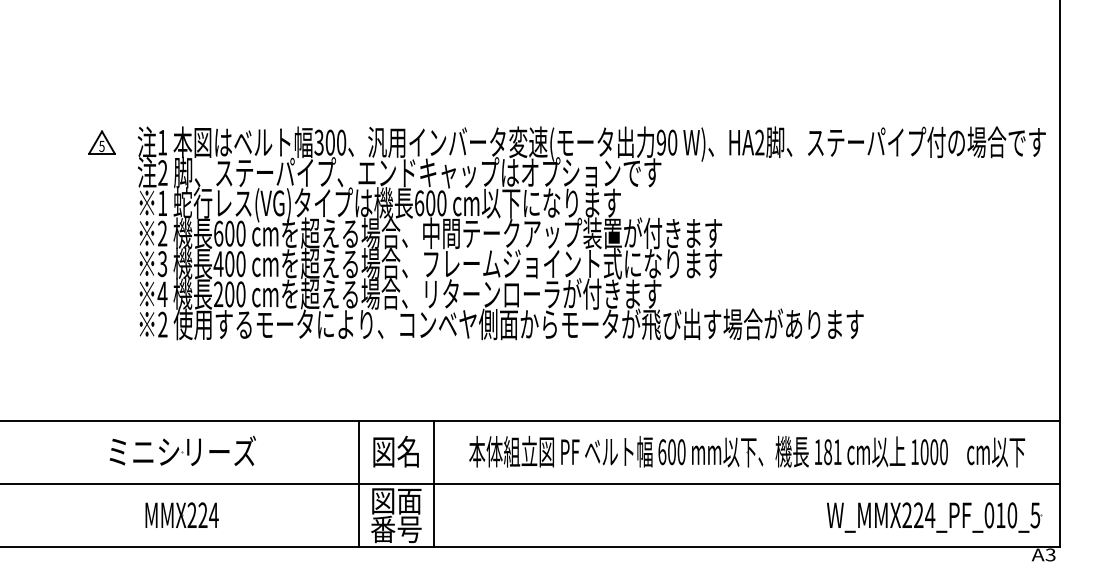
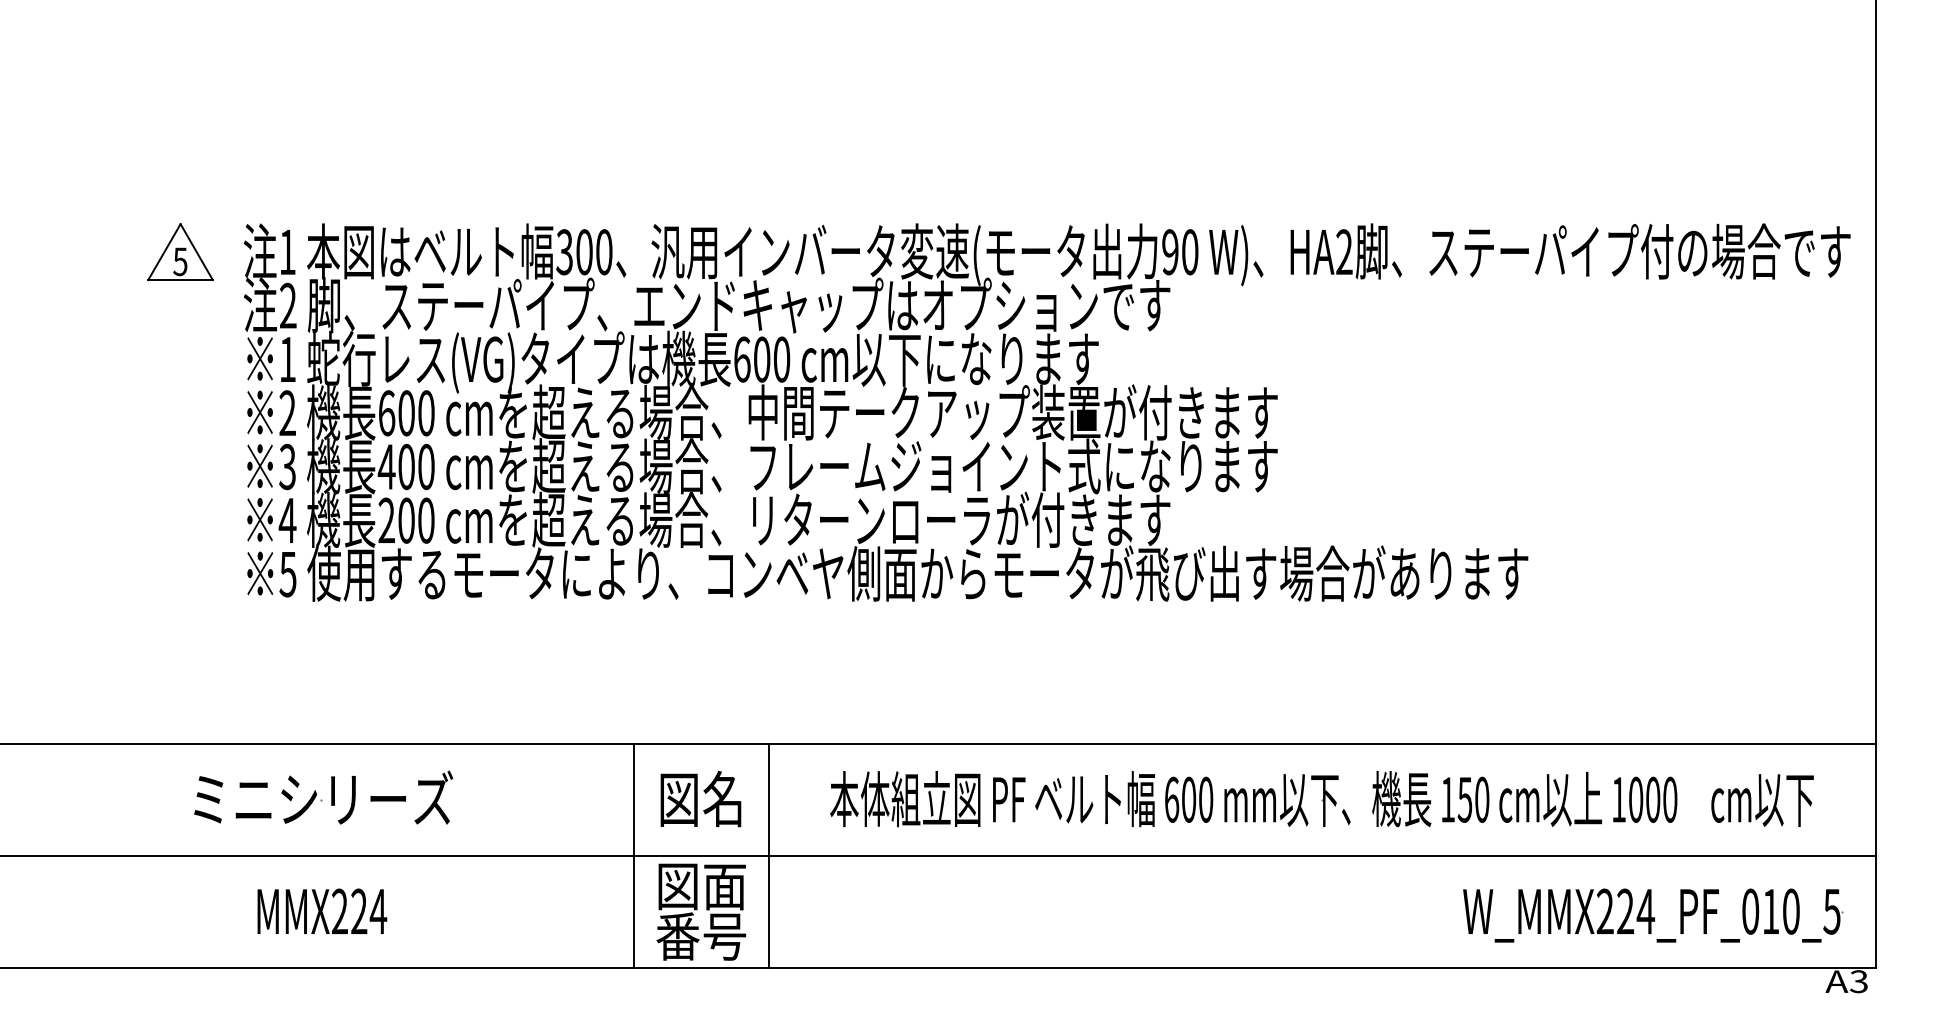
part: (101, 142) -> (179, 251), size x1.43
text: (162, 324) -> (287, 573), 2 -> 5
text: (832, 452) -> (1473, 800), 181 -> 150

